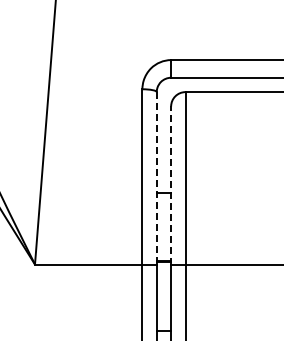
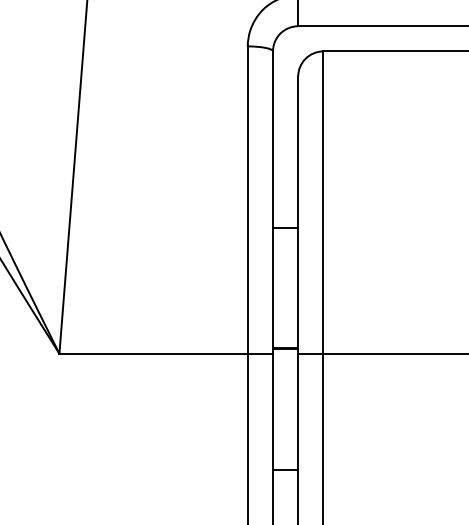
line: (156, 178) -> (272, 202), dashed -> solid
line: (171, 185) -> (298, 215), dashed -> solid

